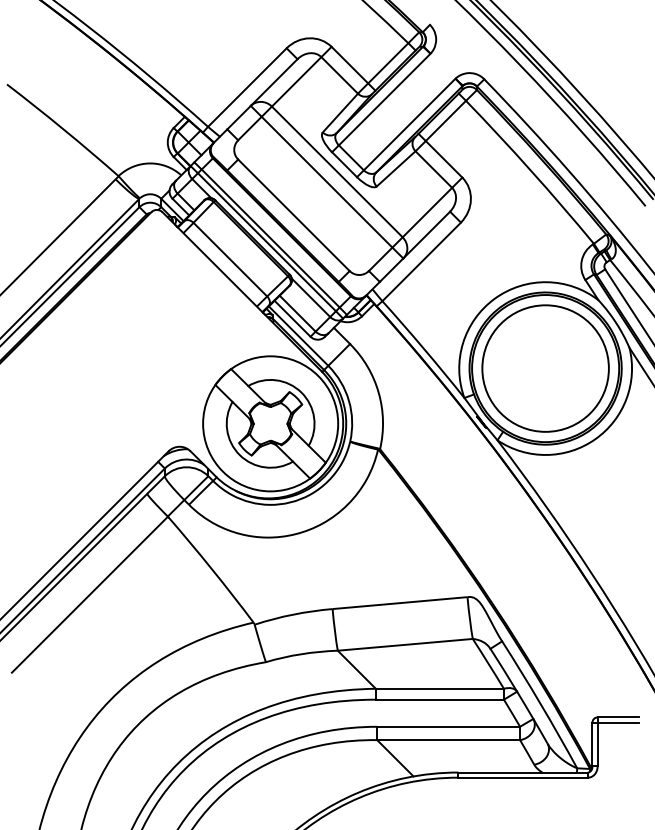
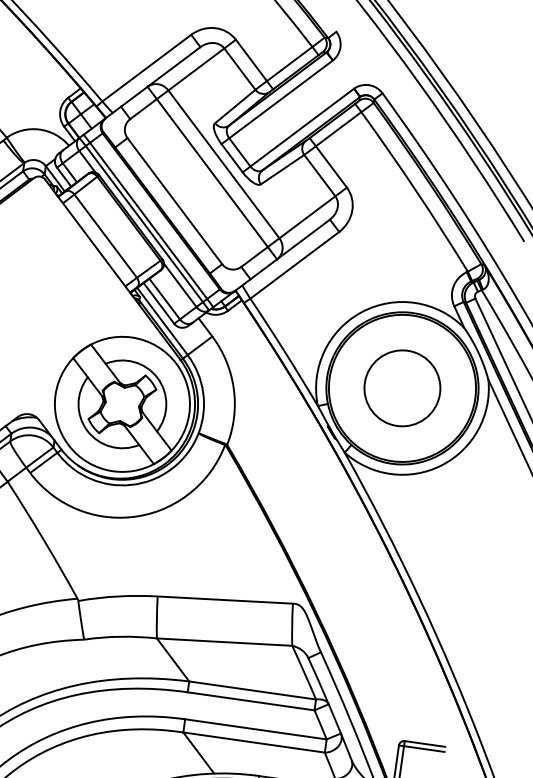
circle: (545, 368) -> (402, 388), size x0.6

